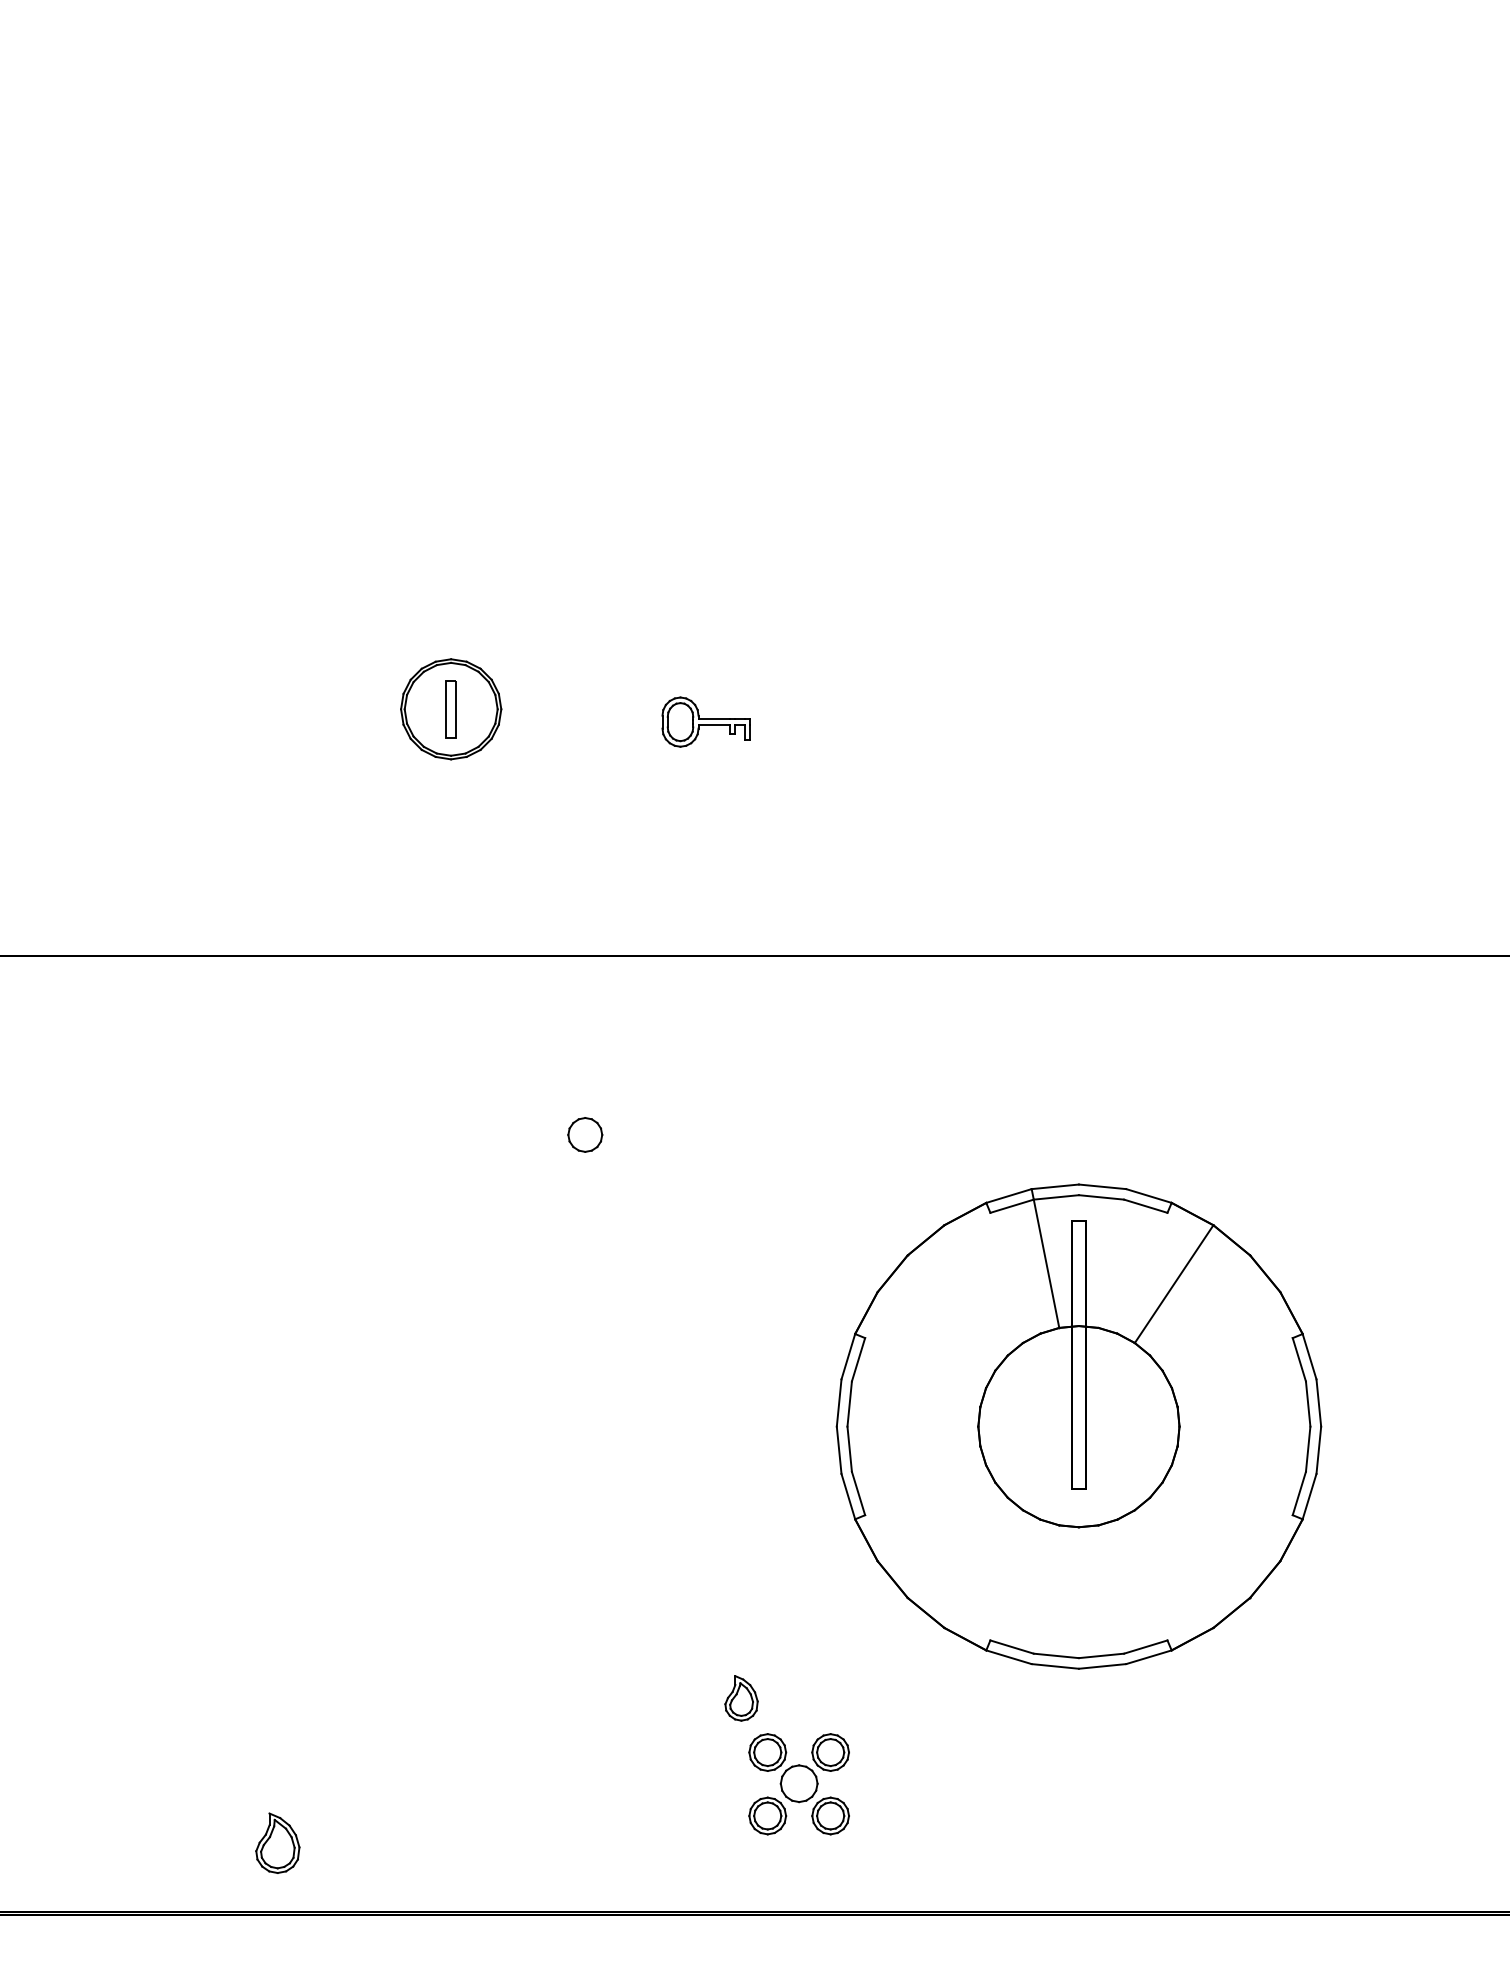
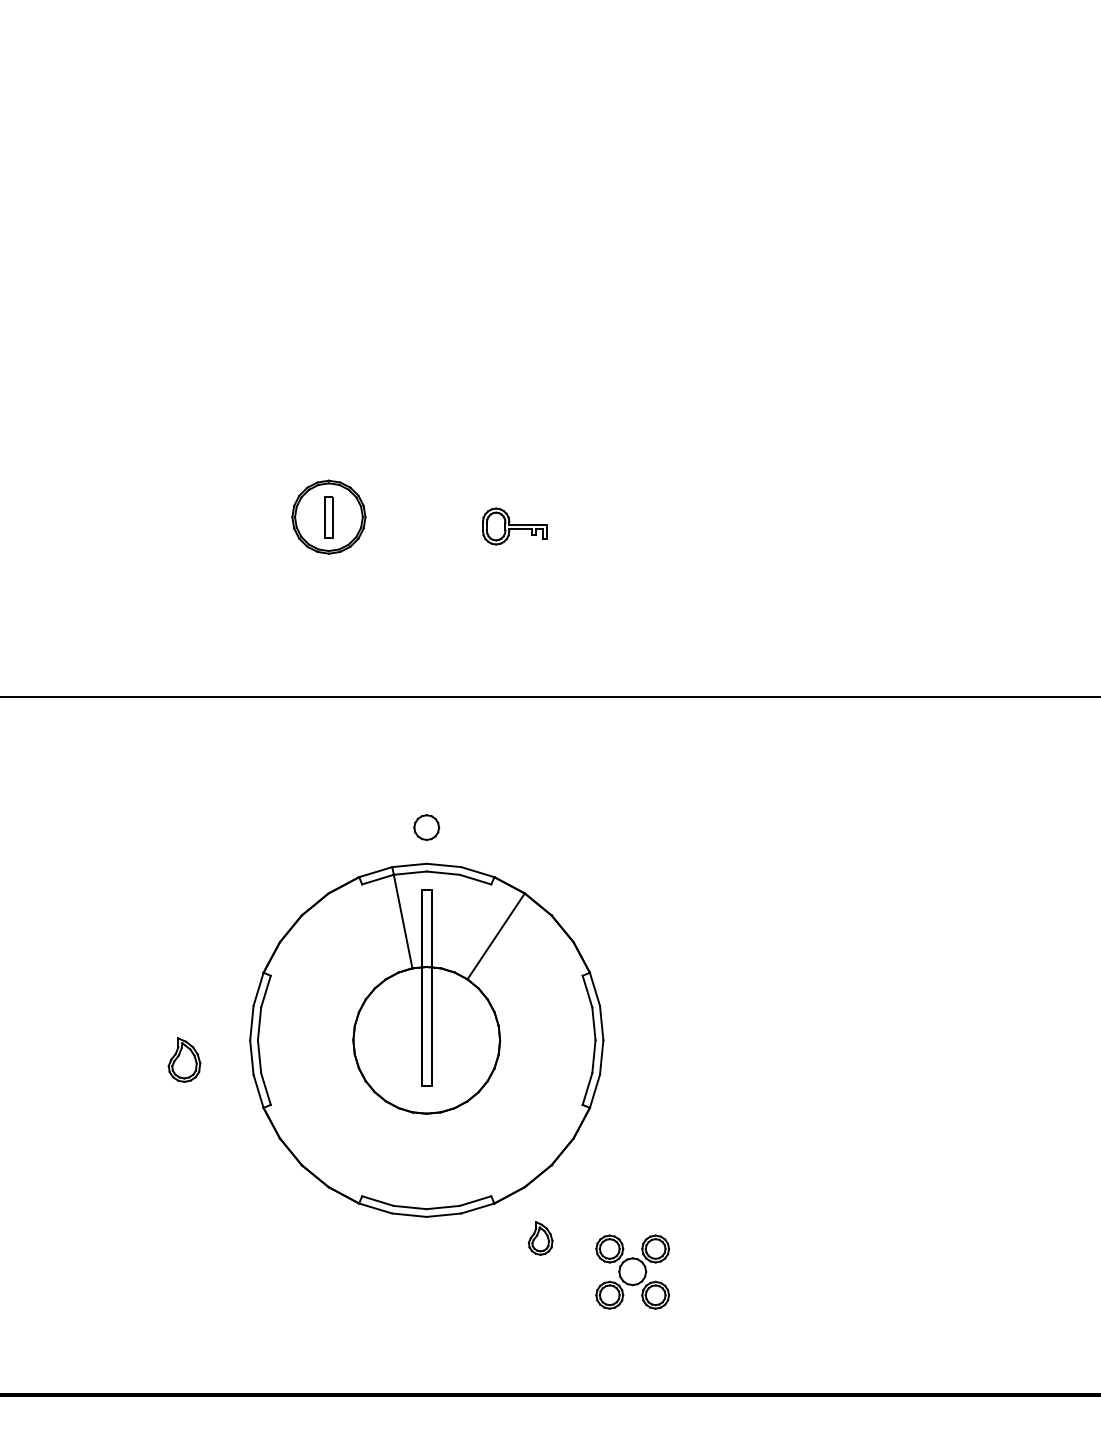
part: (1078, 1425) -> (426, 1039), moved
part: (798, 1783) -> (632, 1271), moved
part: (277, 1842) -> (184, 1059), moved

